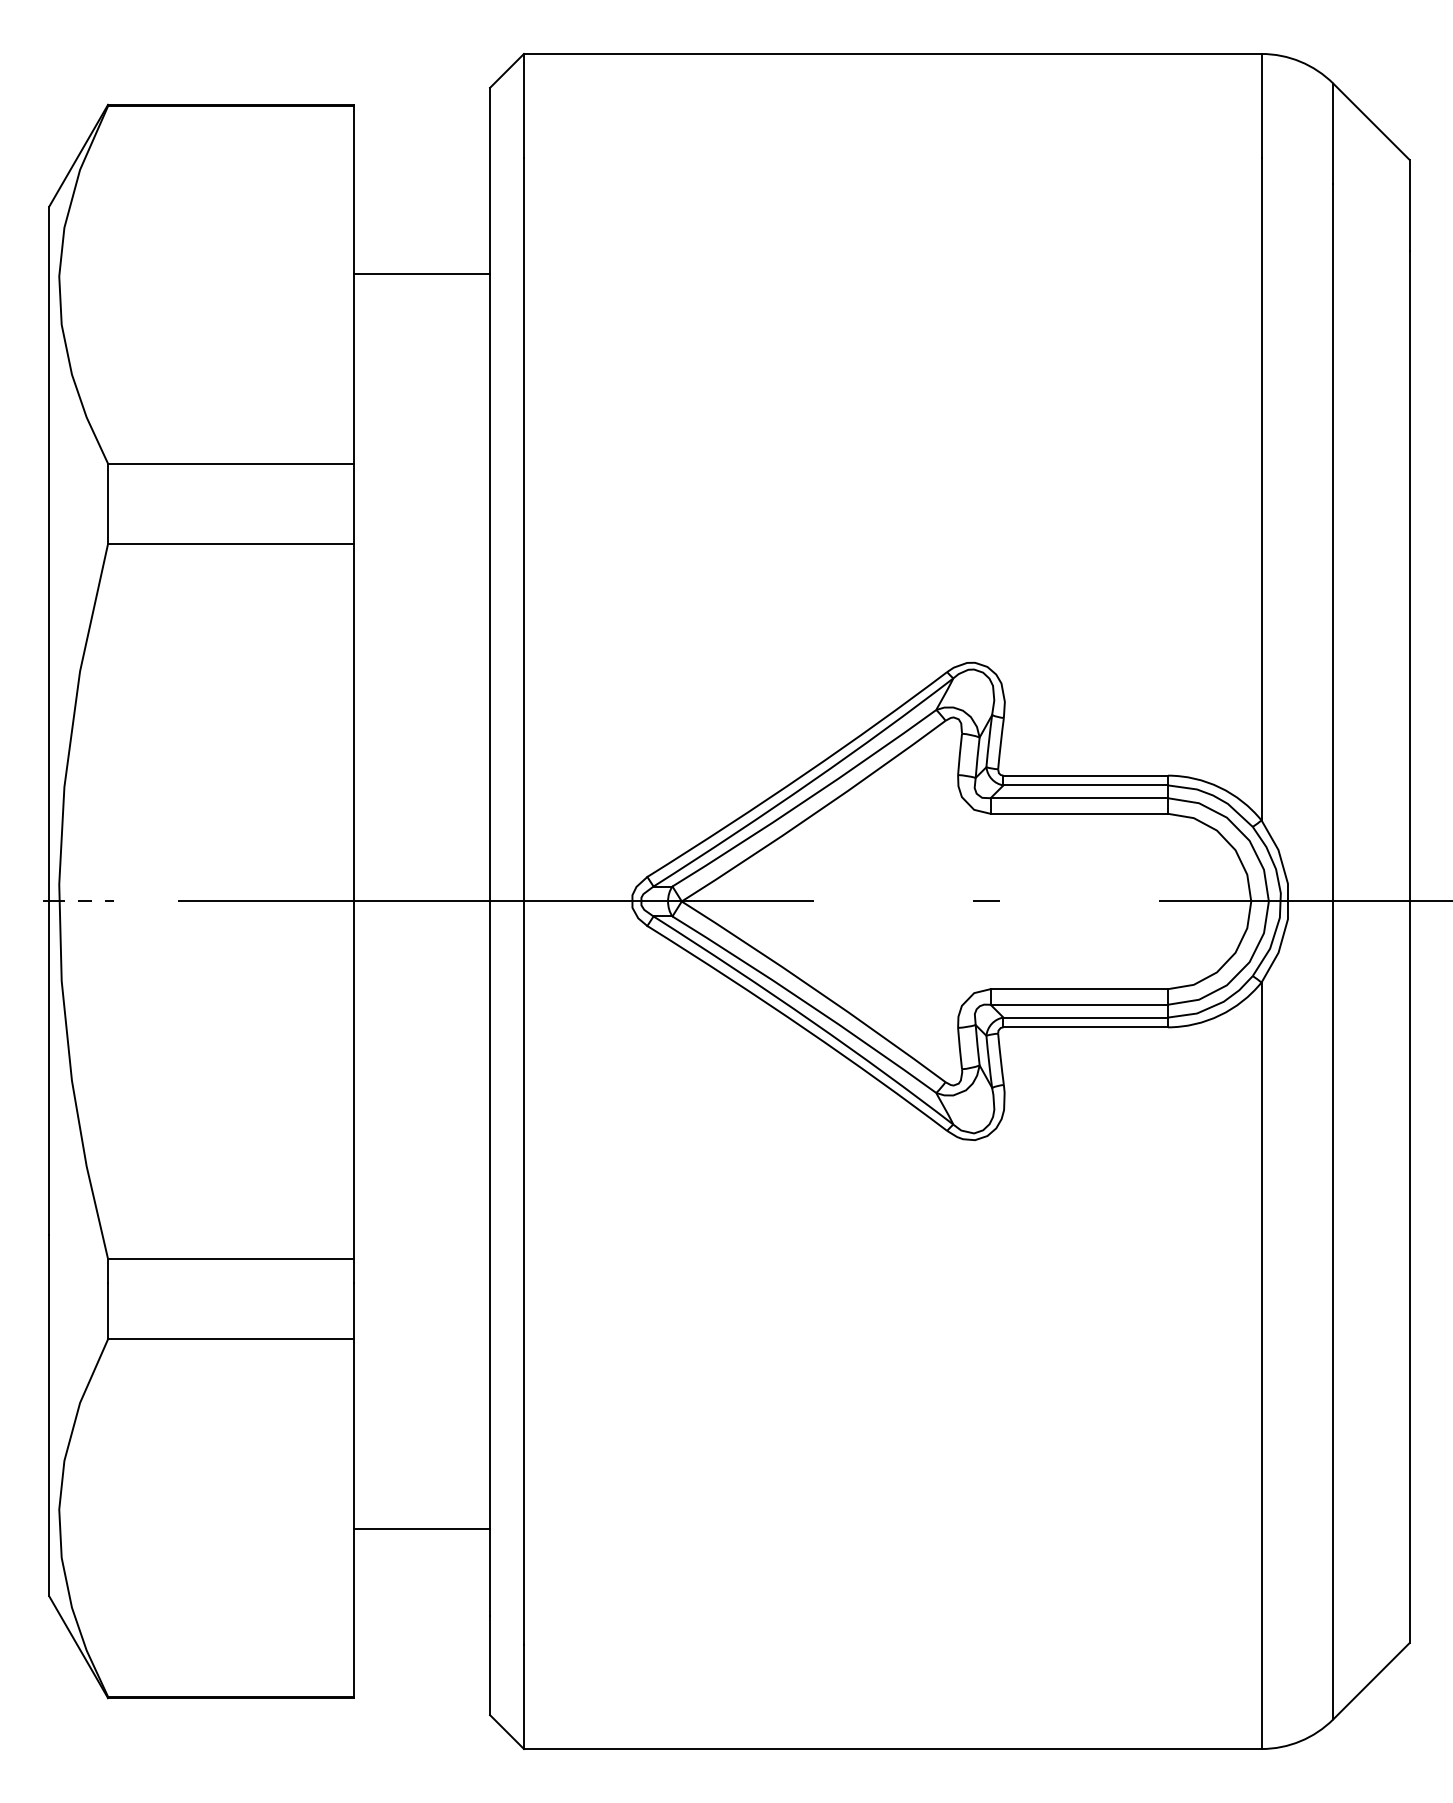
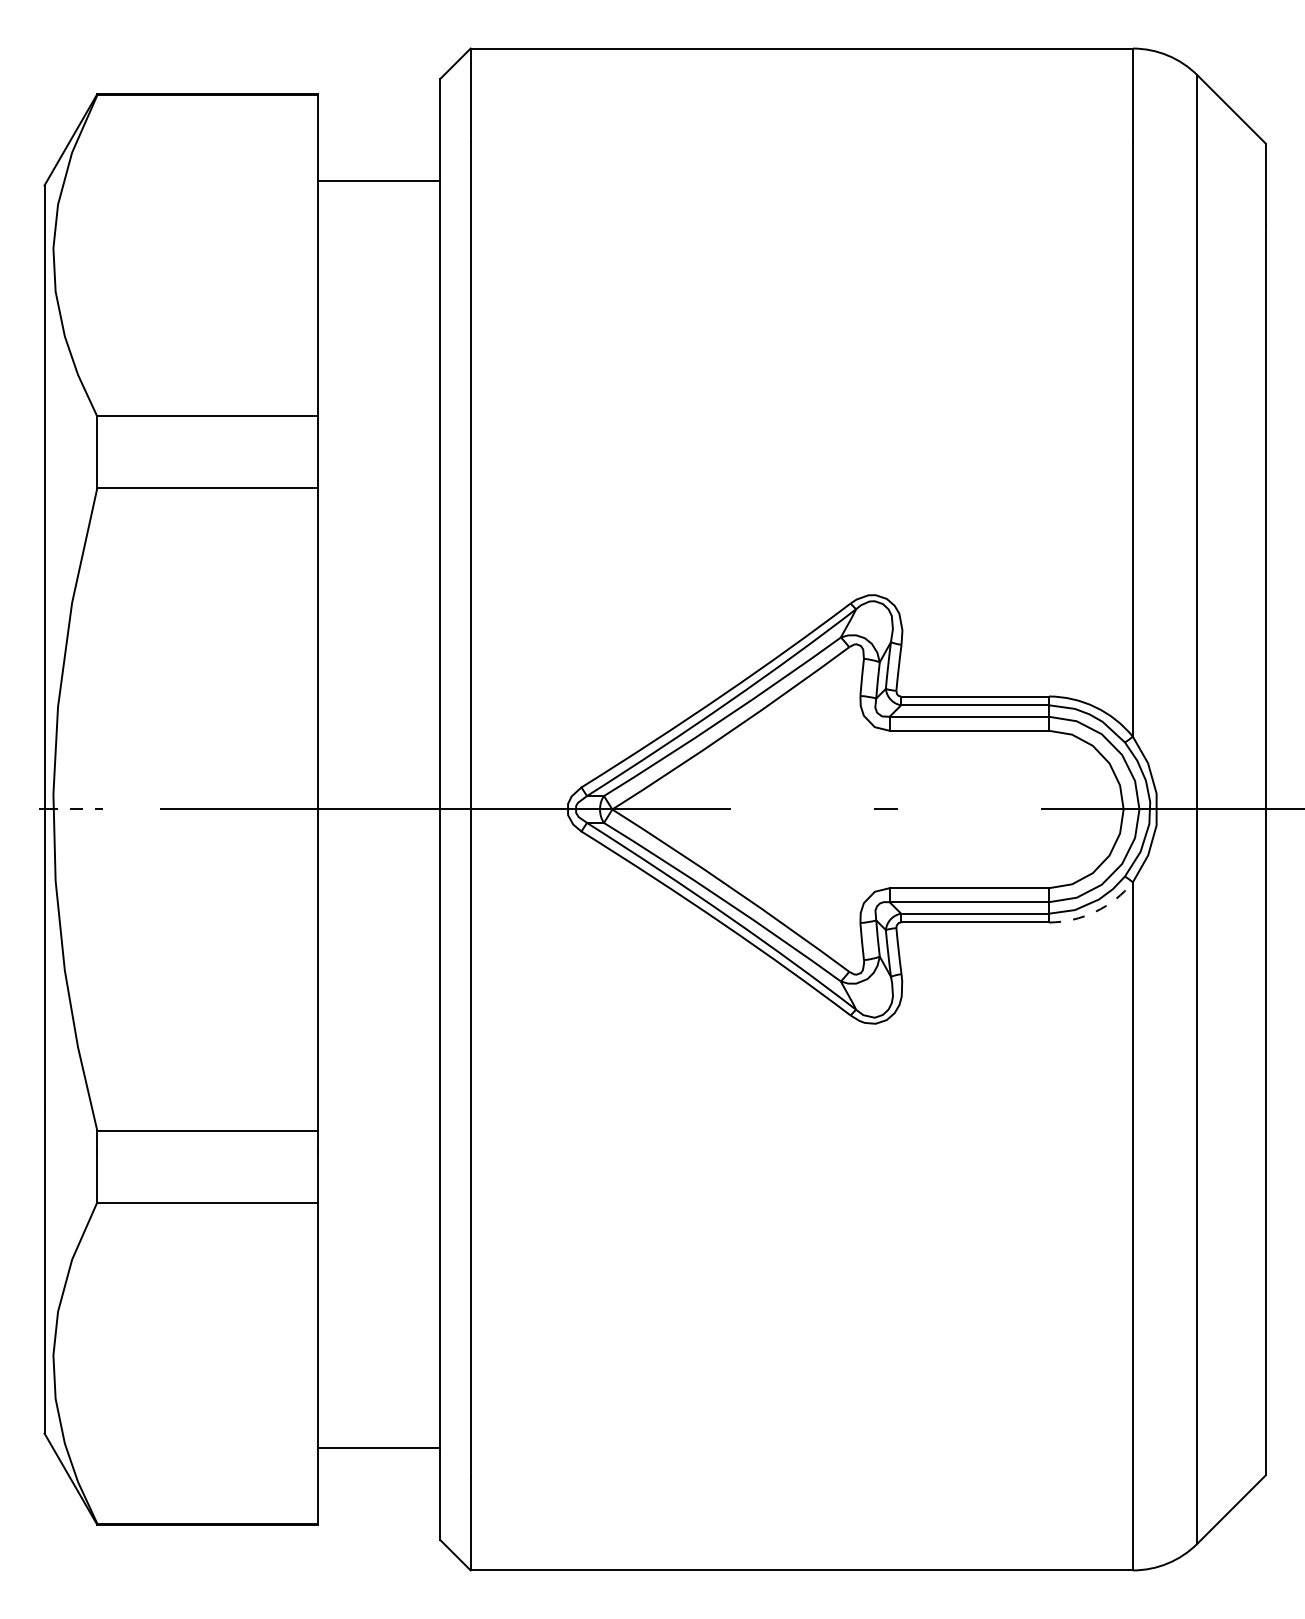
line: (422, 274) -> (379, 181), moved
arc: (1219, 1015) -> (1095, 911), solid -> dashed
line: (422, 1528) -> (379, 1447), moved

